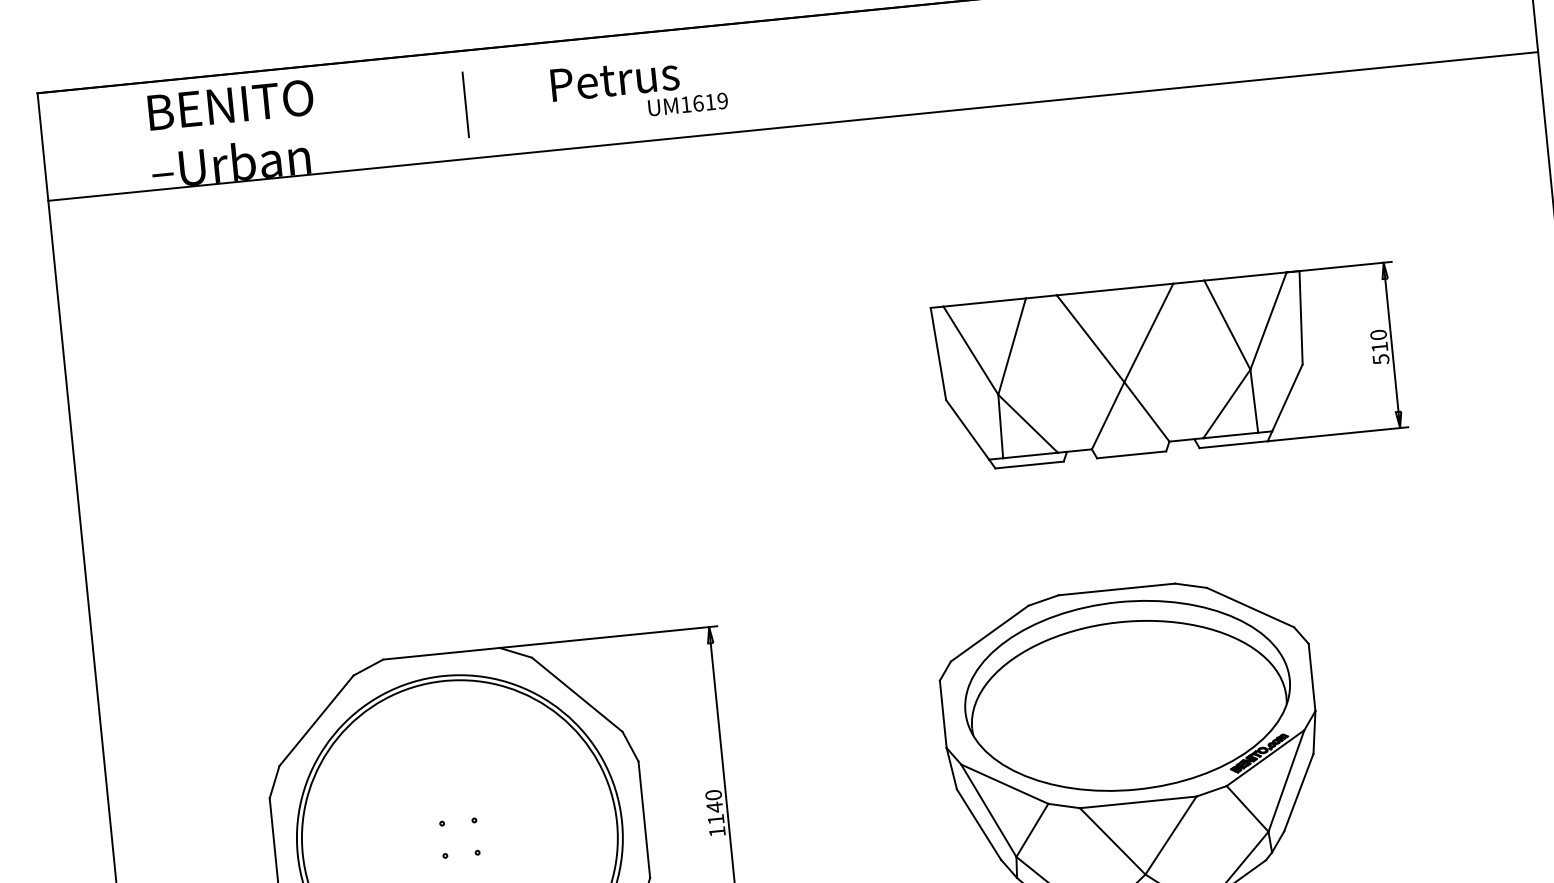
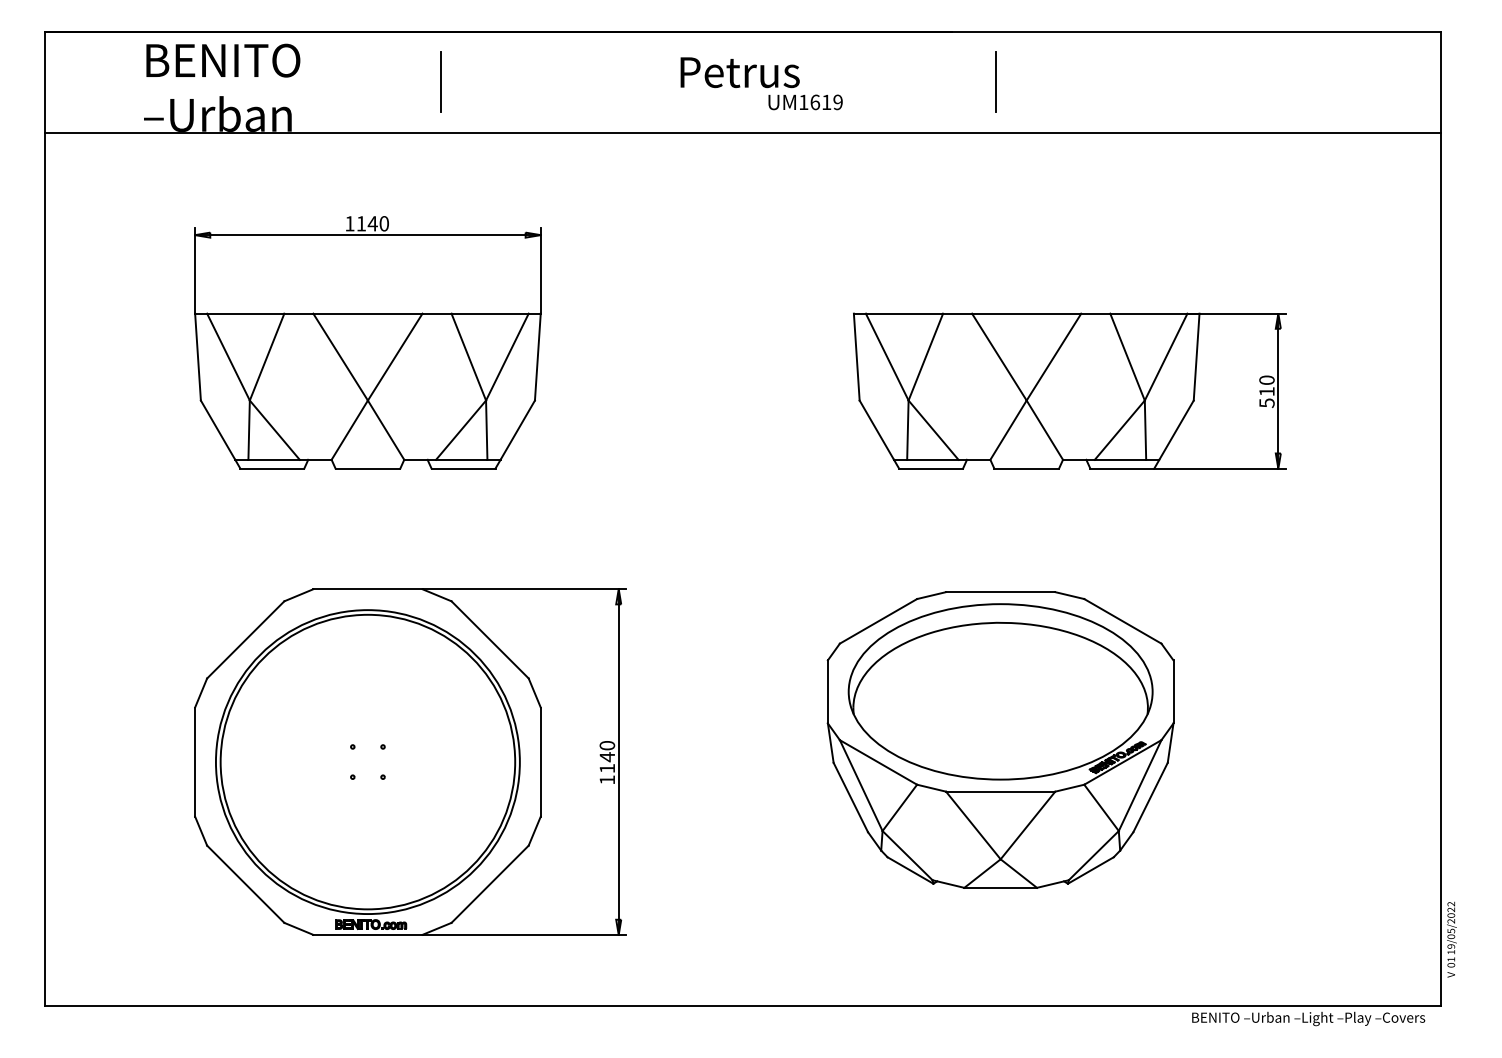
line: (1057, 45) -> (995, 81), added
text: (639, 88) -> (761, 83), moved
part: (414, 390) -> (367, 342), added

